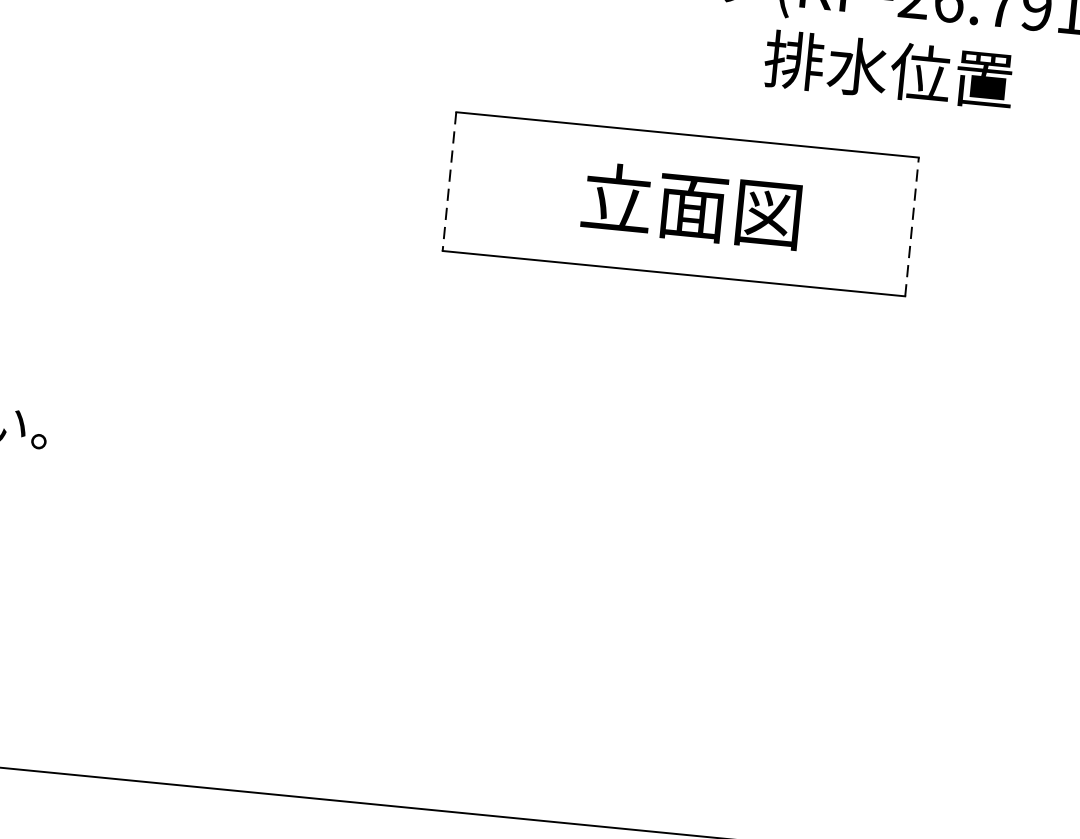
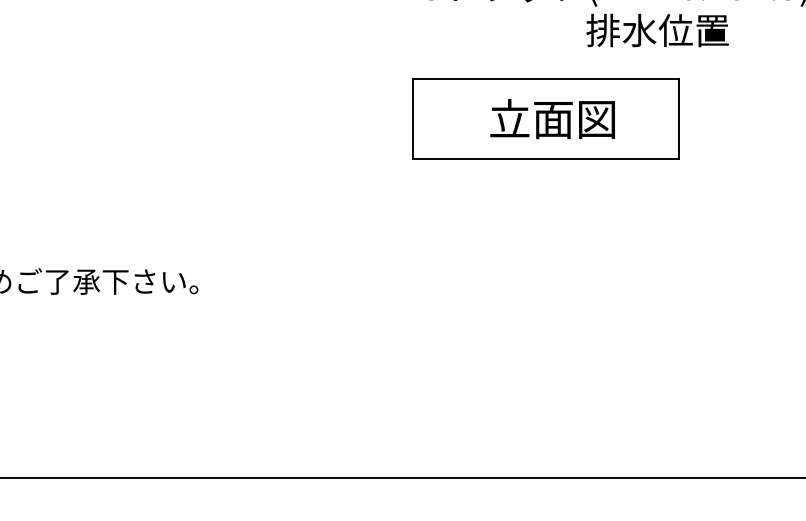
line: (449, 181) -> (413, 118), dashed -> solid
line: (912, 226) -> (679, 118), dashed -> solid

